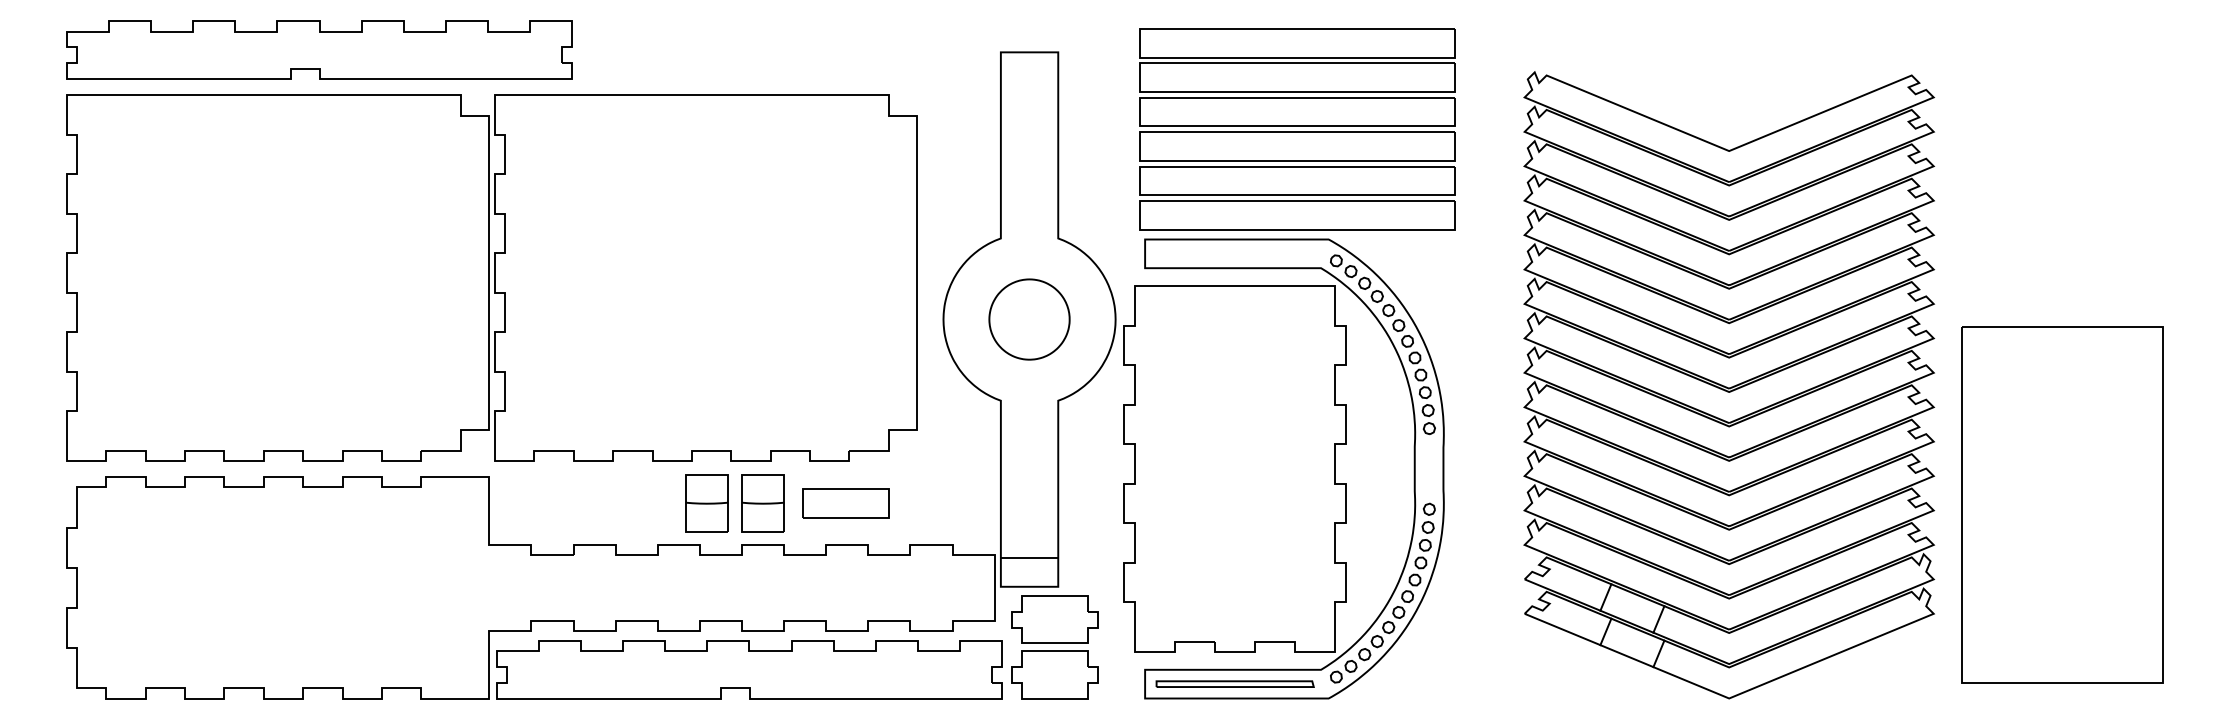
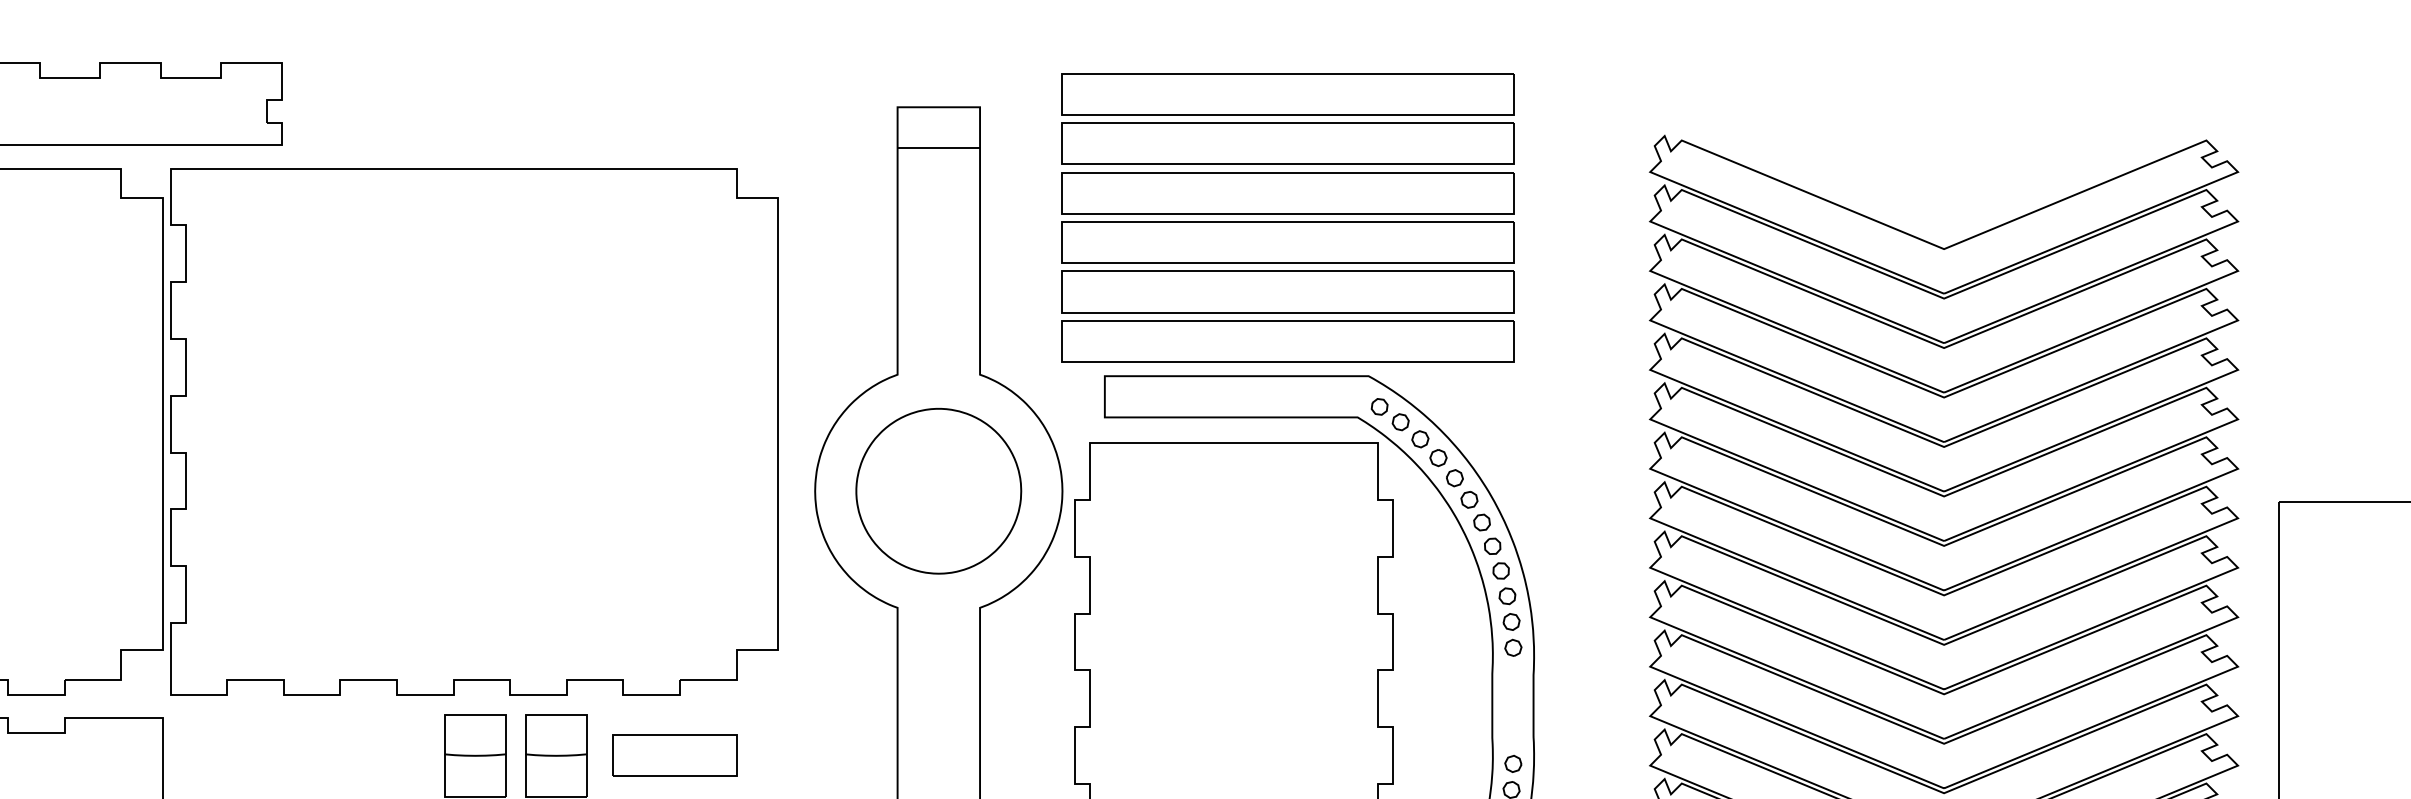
line: (1029, 81) -> (938, 149), added
part: (1297, 129) -> (1287, 218), moved
part: (1029, 319) -> (938, 491), size x1.43

